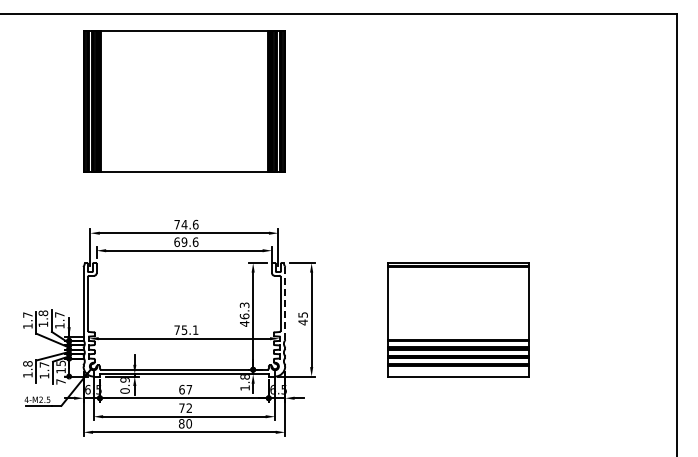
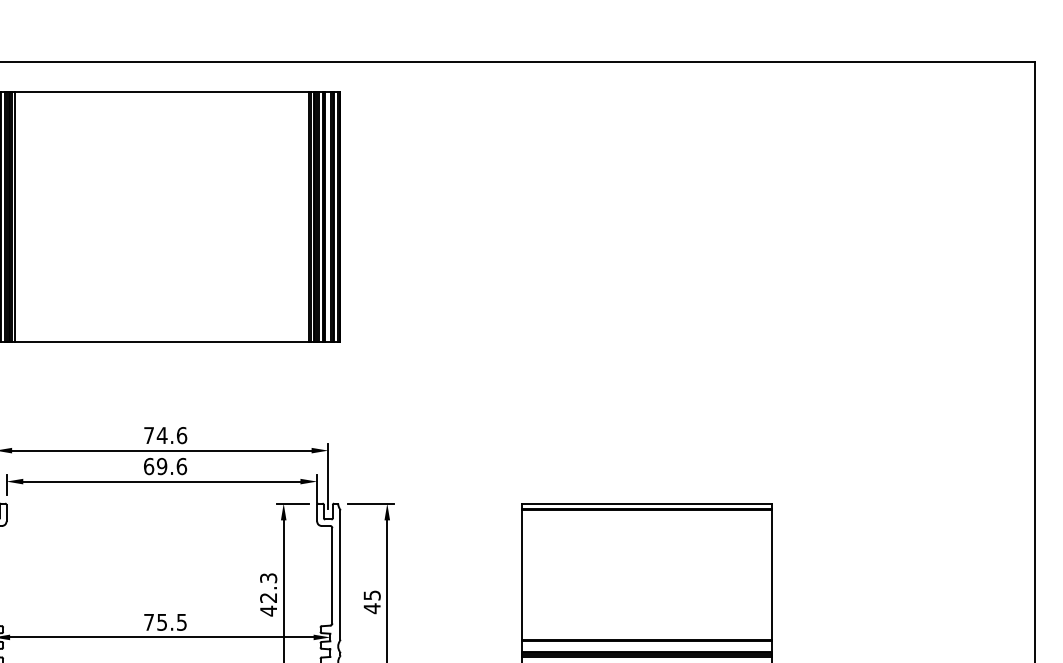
line: (285, 303) -> (340, 575), dashed -> solid
text: (244, 316) -> (268, 598), 46.3 -> 42.3
text: (195, 329) -> (181, 621), 75.1 -> 75.5

